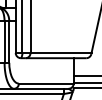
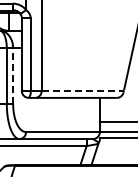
line: (9, 42) -> (13, 76), solid -> dashed
line: (61, 52) -> (83, 90), solid -> dashed

